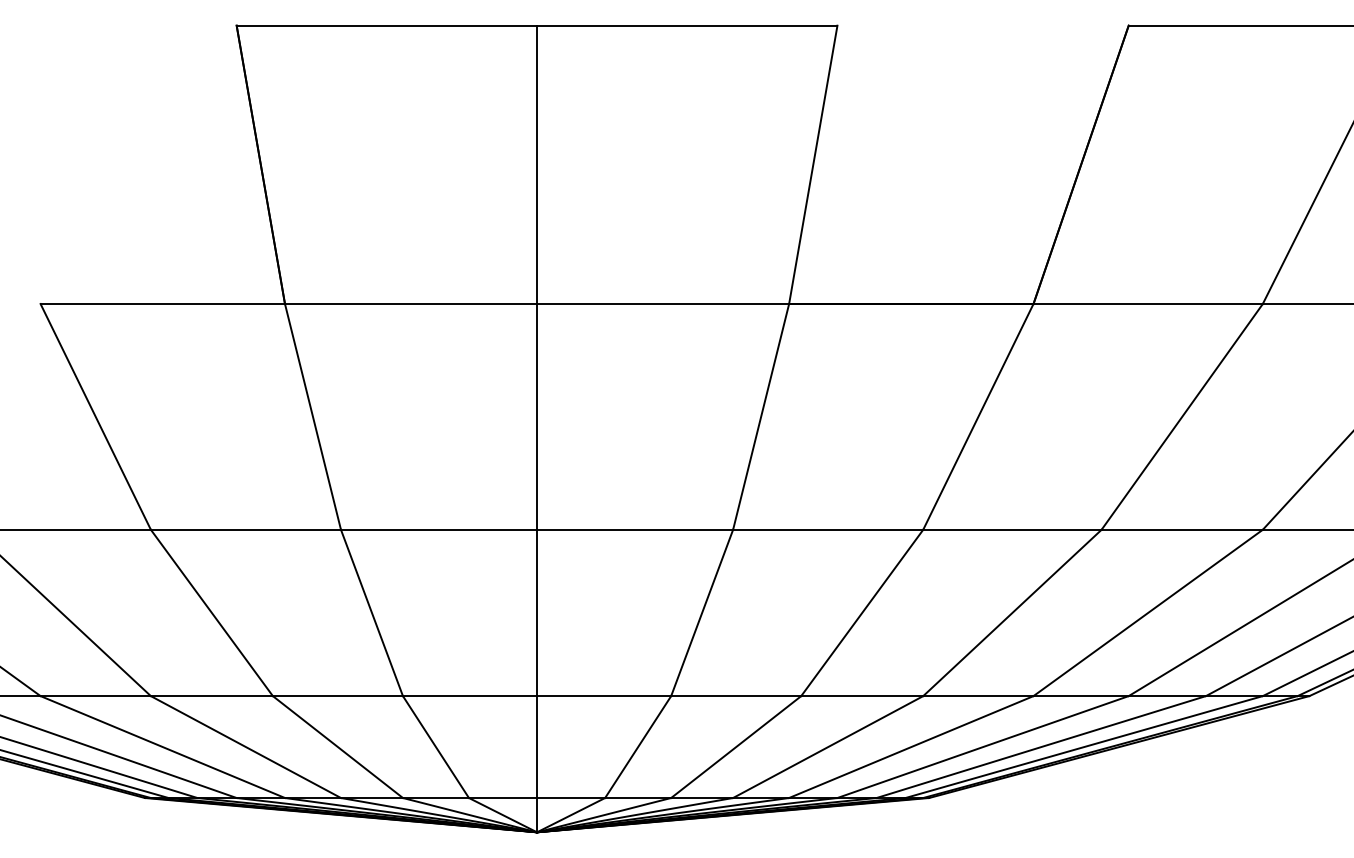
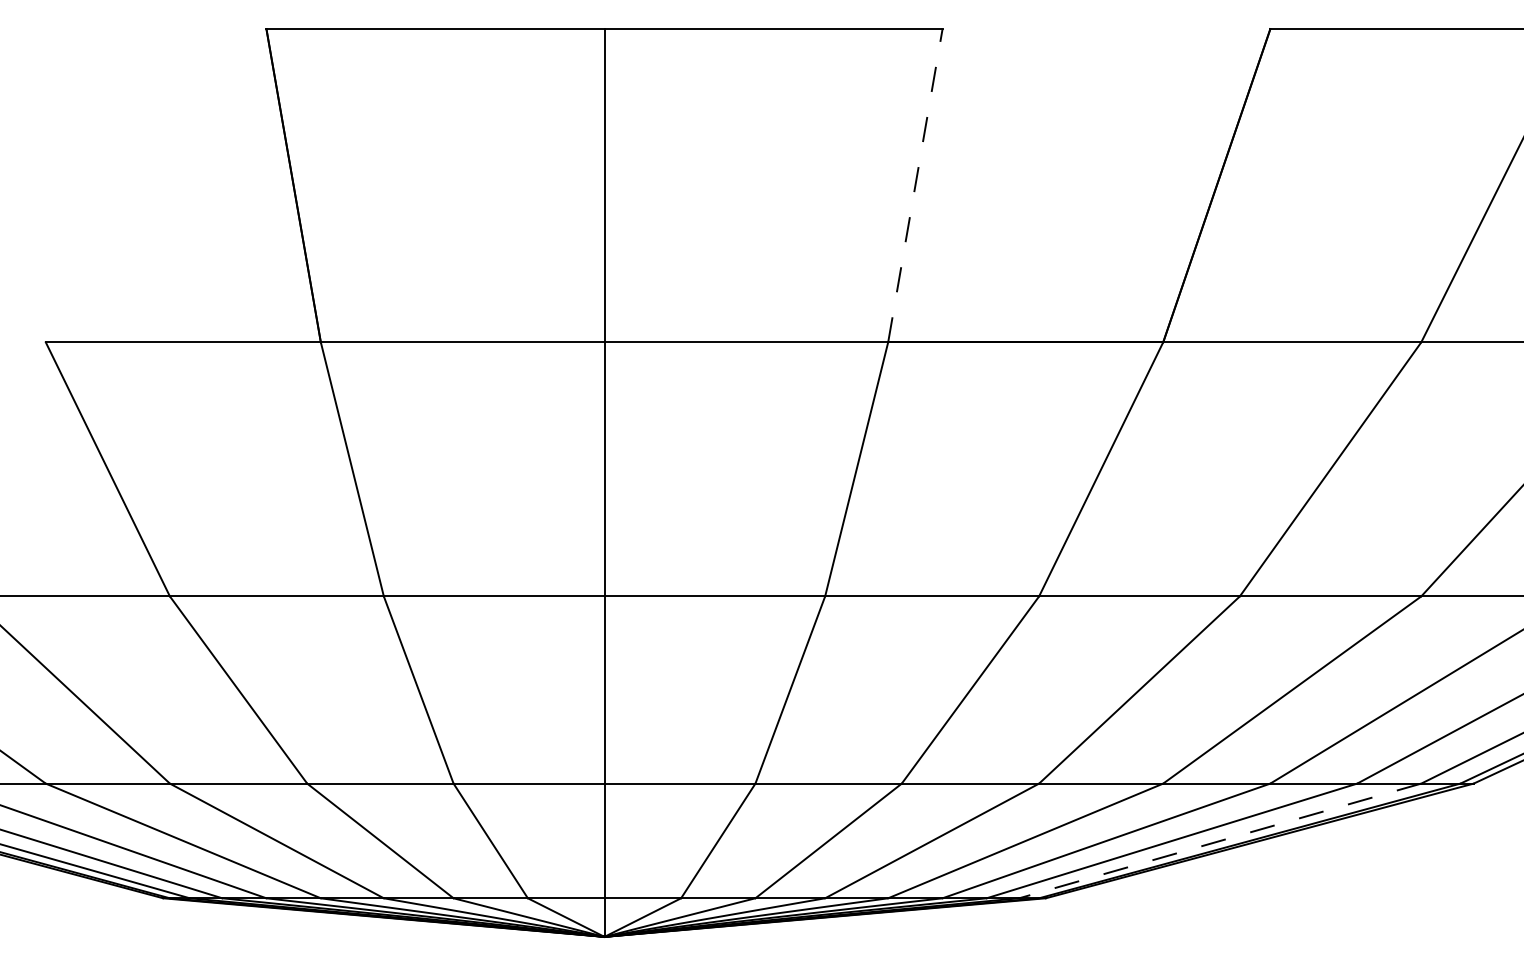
line: (813, 164) -> (915, 185), solid -> dashed
line: (1084, 747) -> (1220, 841), solid -> dashed

